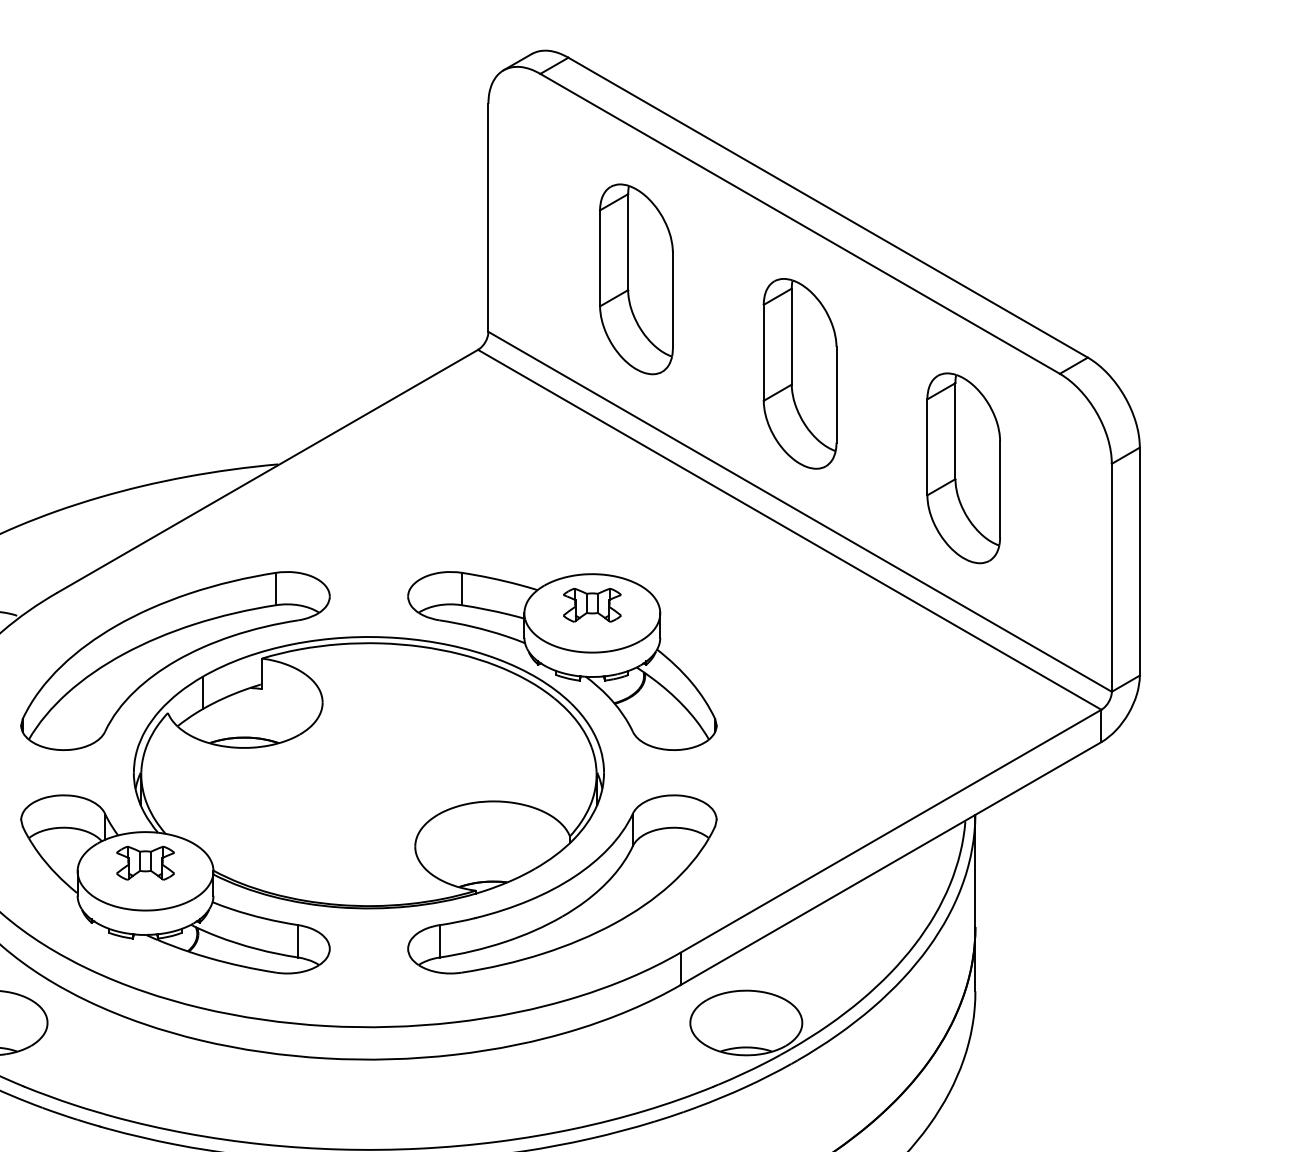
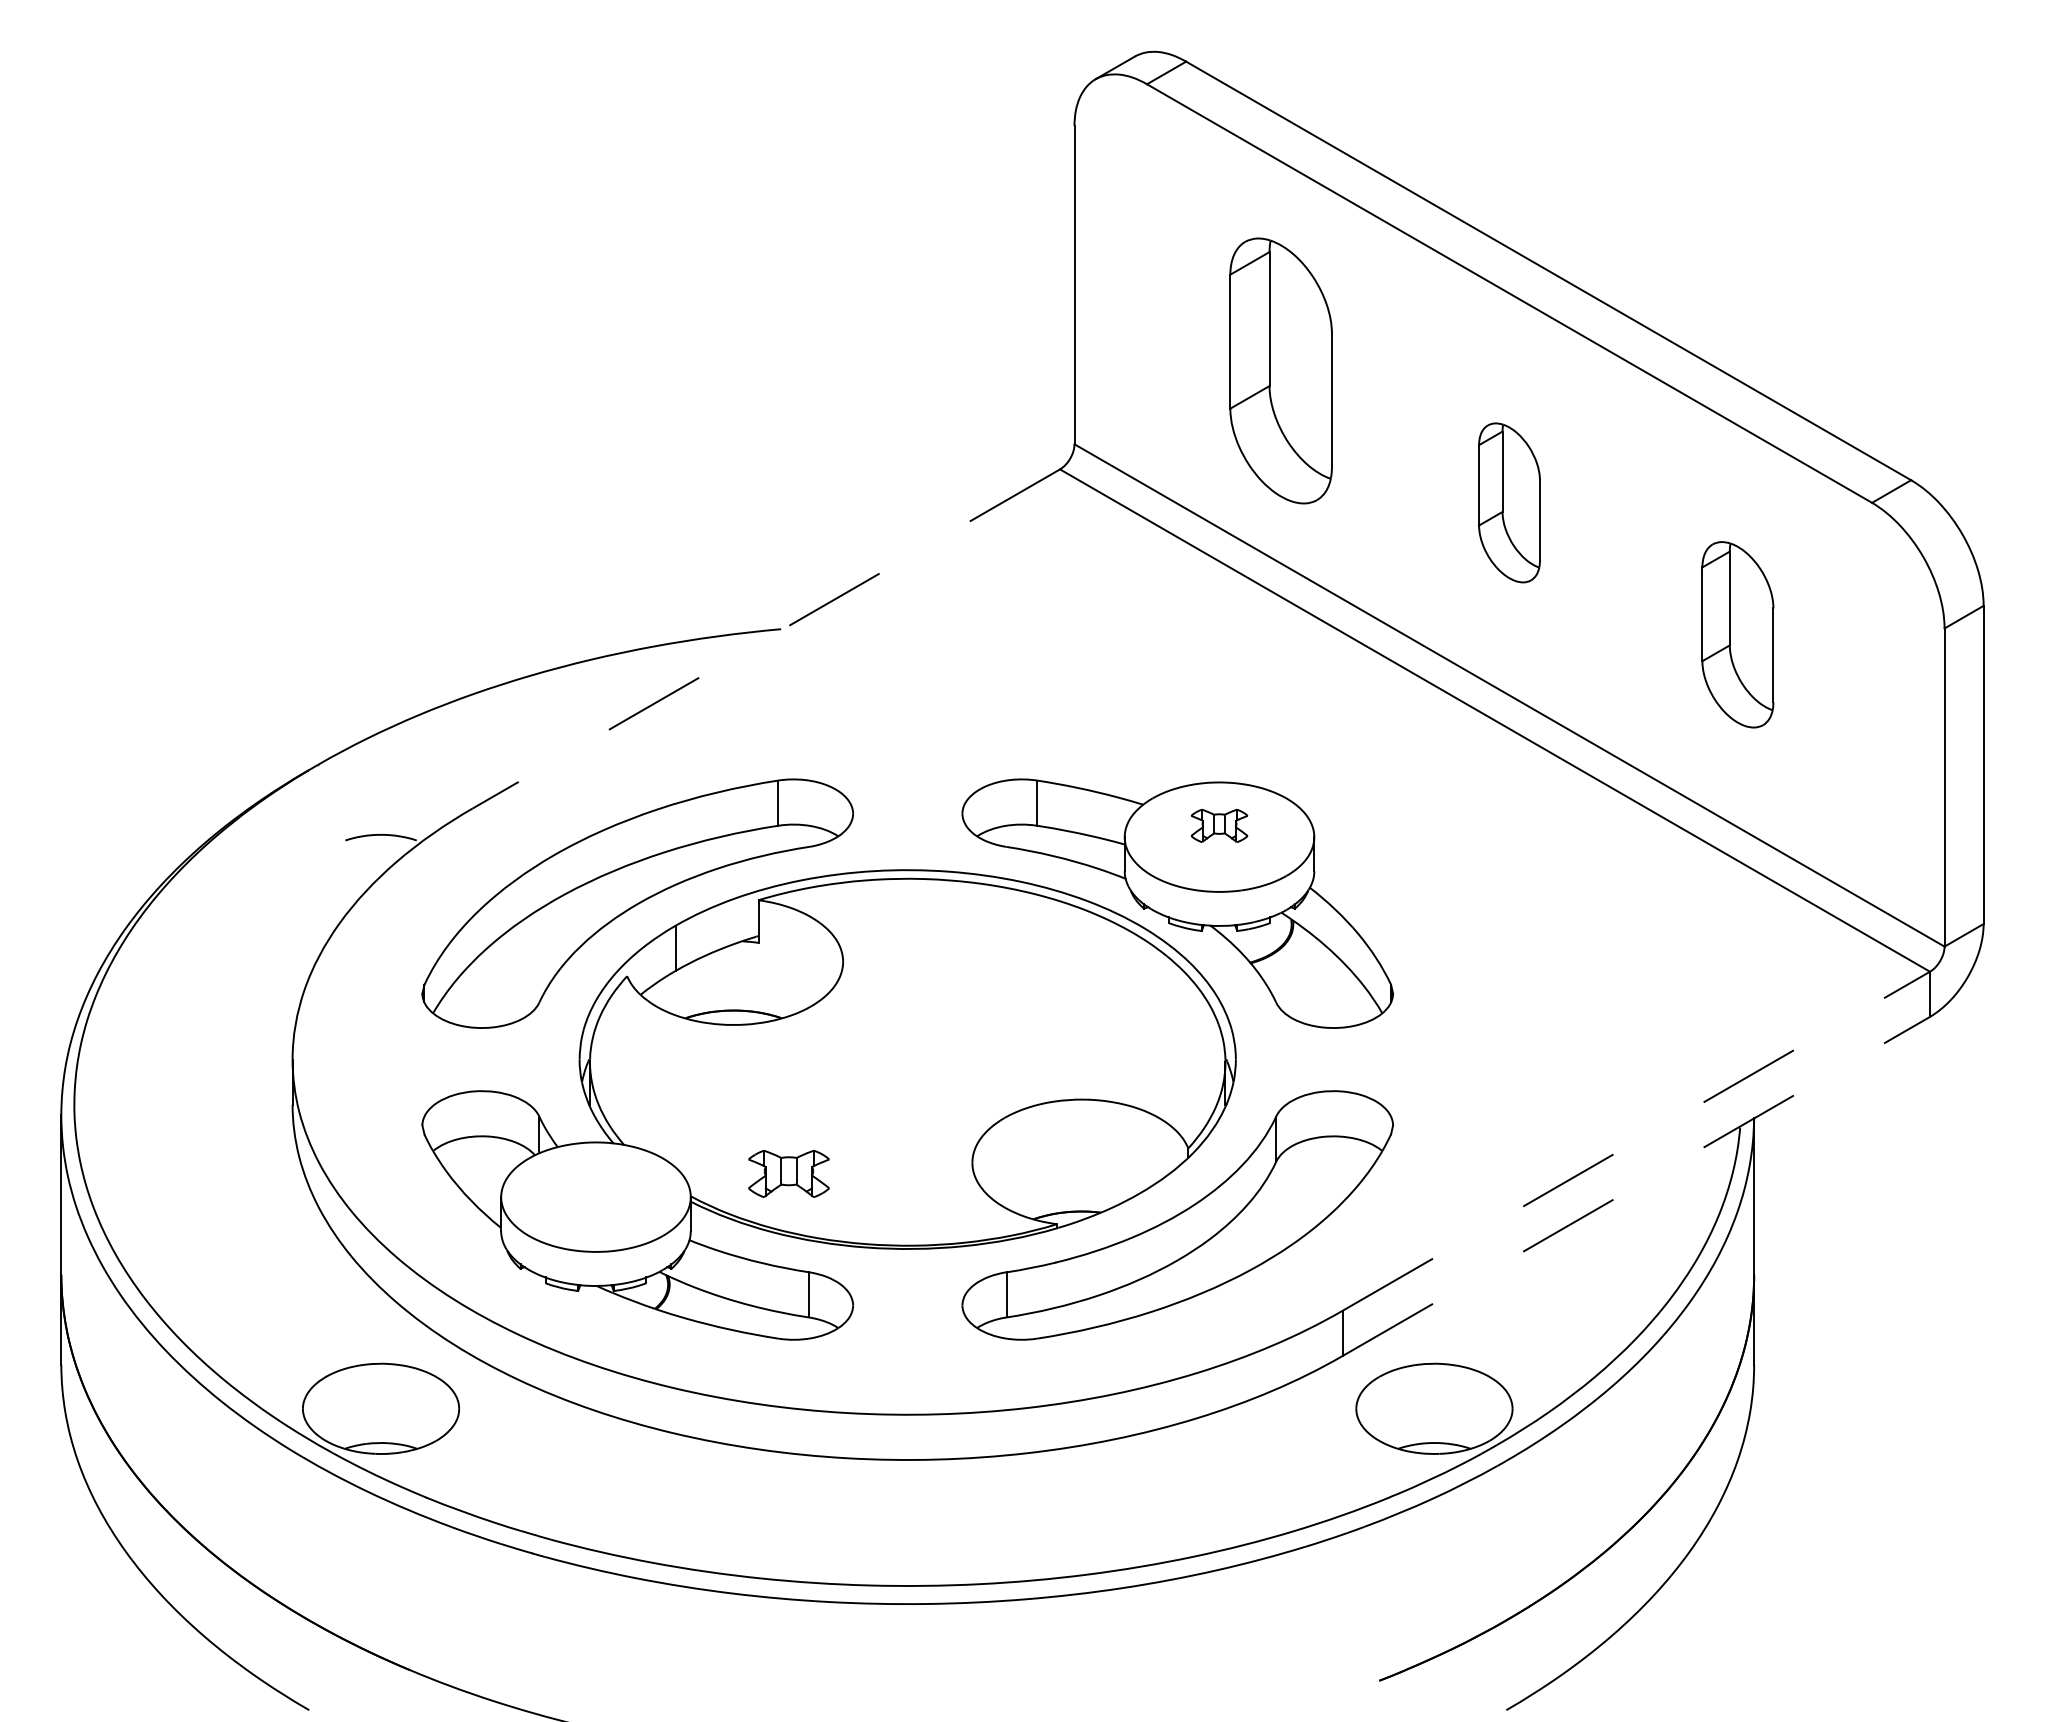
part: (800, 373) -> (1509, 502), size x0.6
part: (963, 468) -> (1737, 634), size x0.7
line: (267, 471) -> (765, 639), solid -> dashed
part: (592, 605) -> (1219, 825), size x0.7
line: (891, 830) -> (1636, 1140), solid -> dashed
part: (145, 862) -> (788, 1173), moved
line: (891, 863) -> (1636, 1186), solid -> dashed

